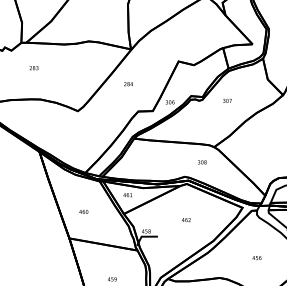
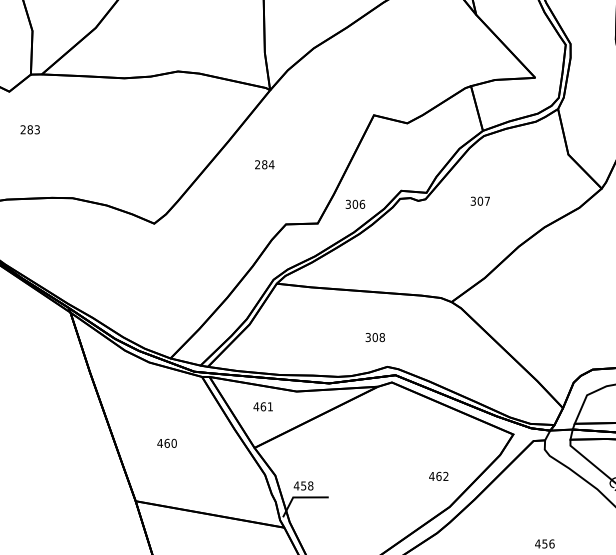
text: (33, 68) -> (29, 130), moved
text: (202, 162) -> (375, 337), moved
text: (186, 220) -> (439, 477), moved

